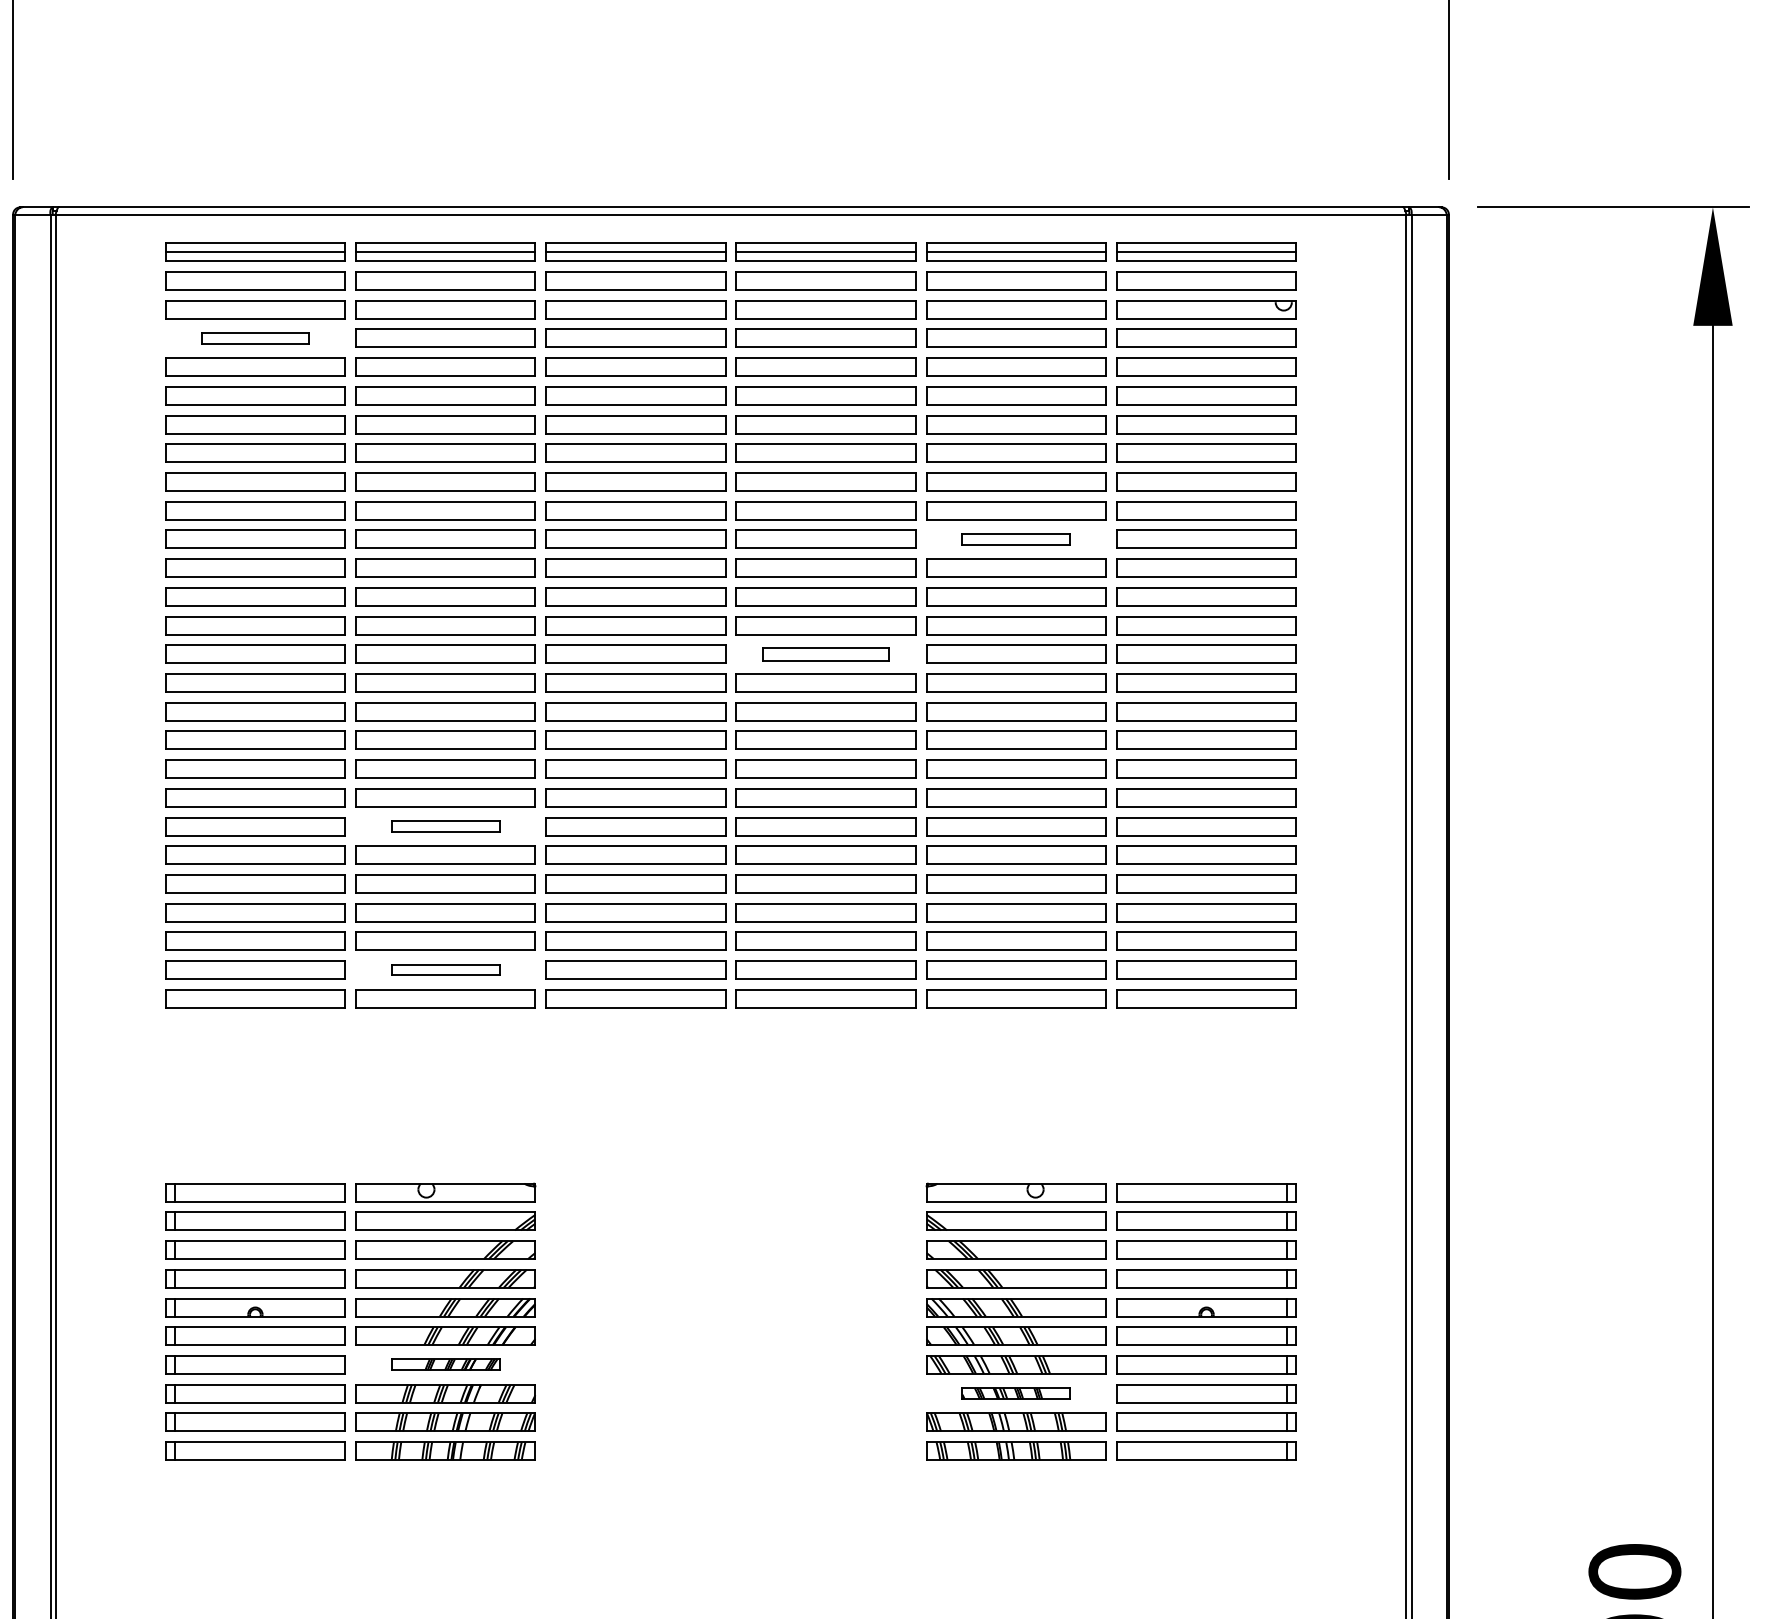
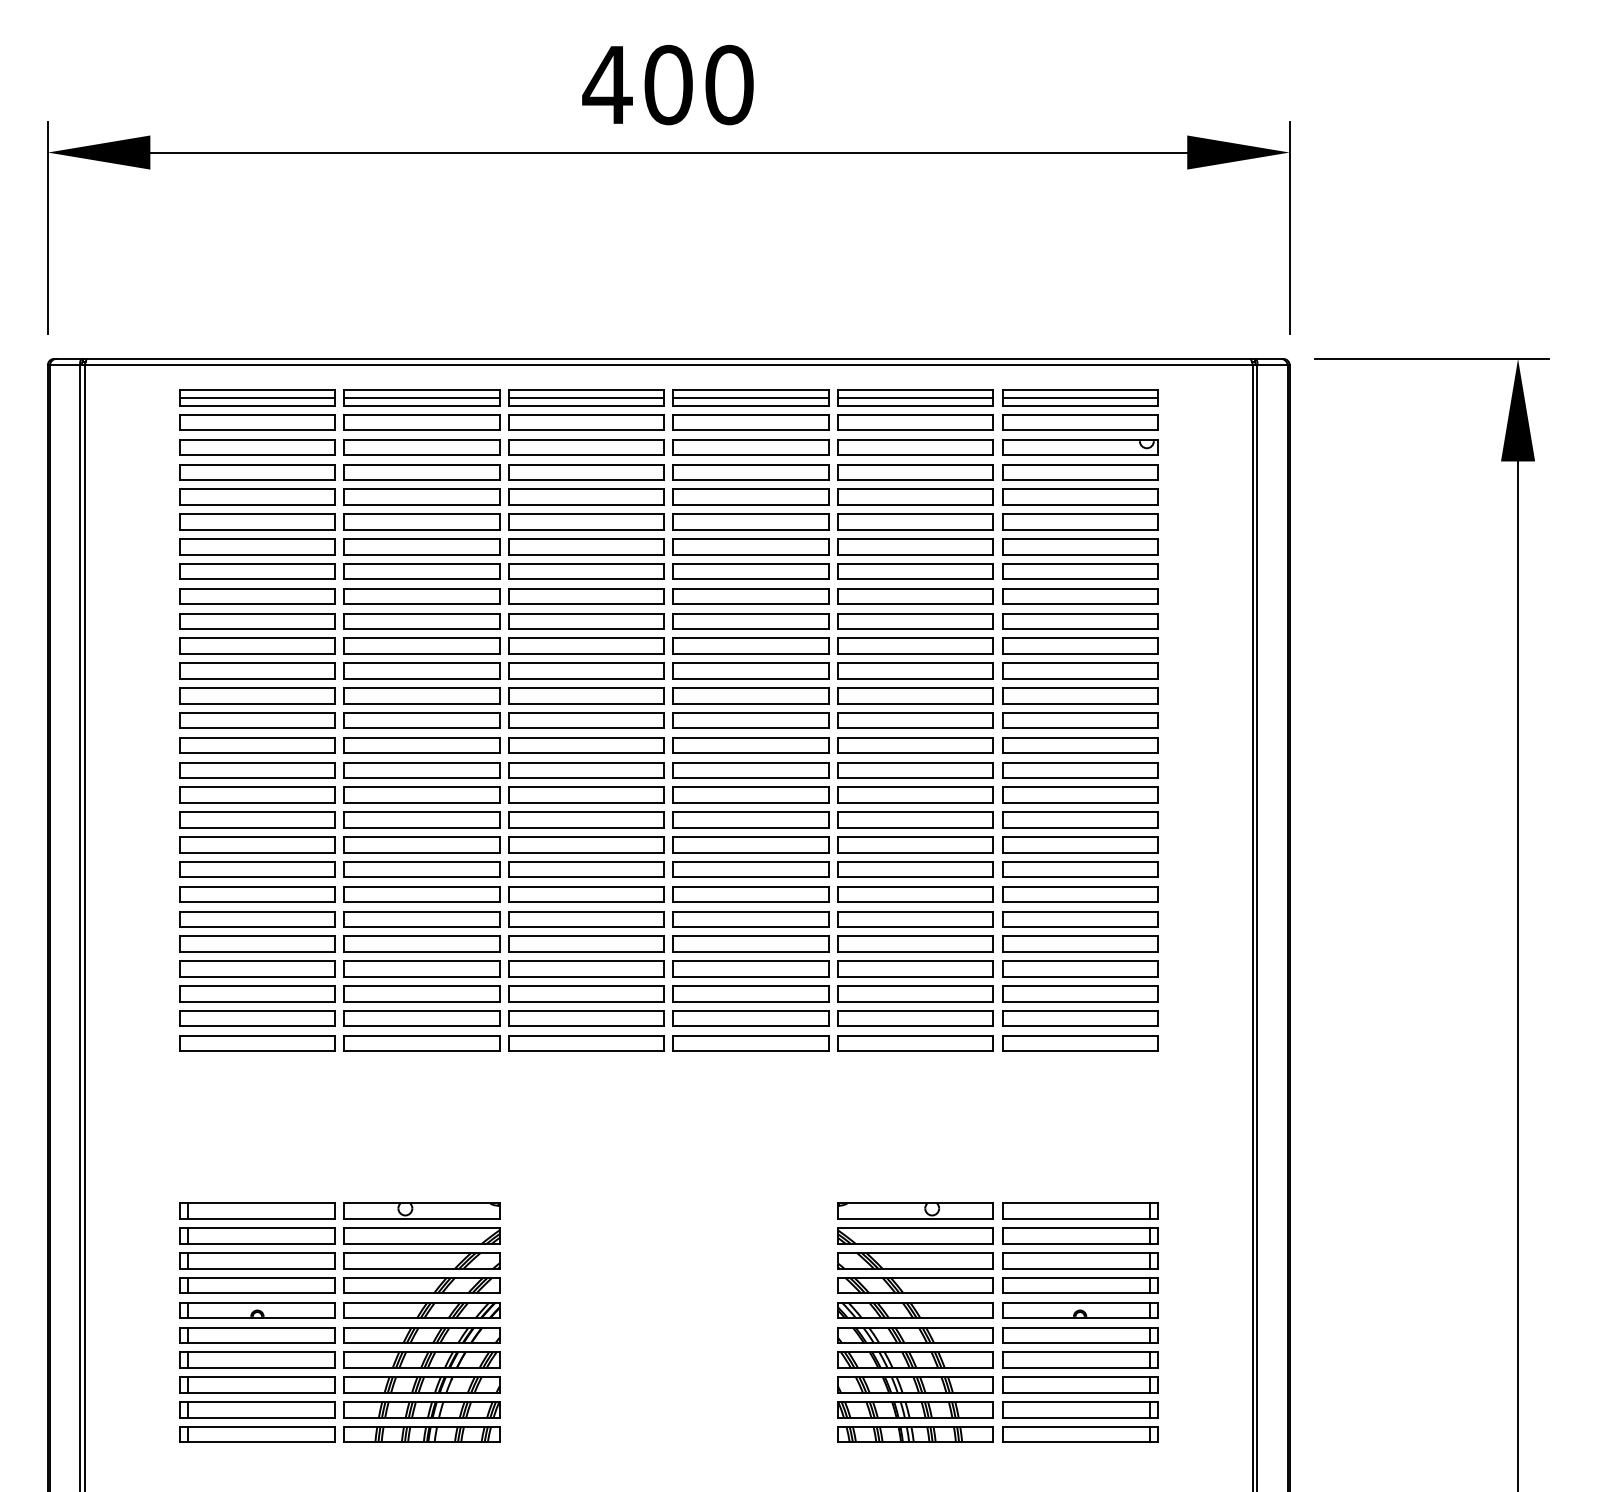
part: (255, 338) -> (257, 472), size x1.67
part: (1016, 538) -> (915, 645), size x1.67
part: (825, 654) -> (750, 745), size x1.43
part: (445, 826) -> (421, 894), size x1.67
part: (445, 969) -> (421, 1018), size x1.67
part: (445, 1364) -> (421, 1359), size x1.67
part: (1016, 1393) -> (915, 1384), size x1.67

